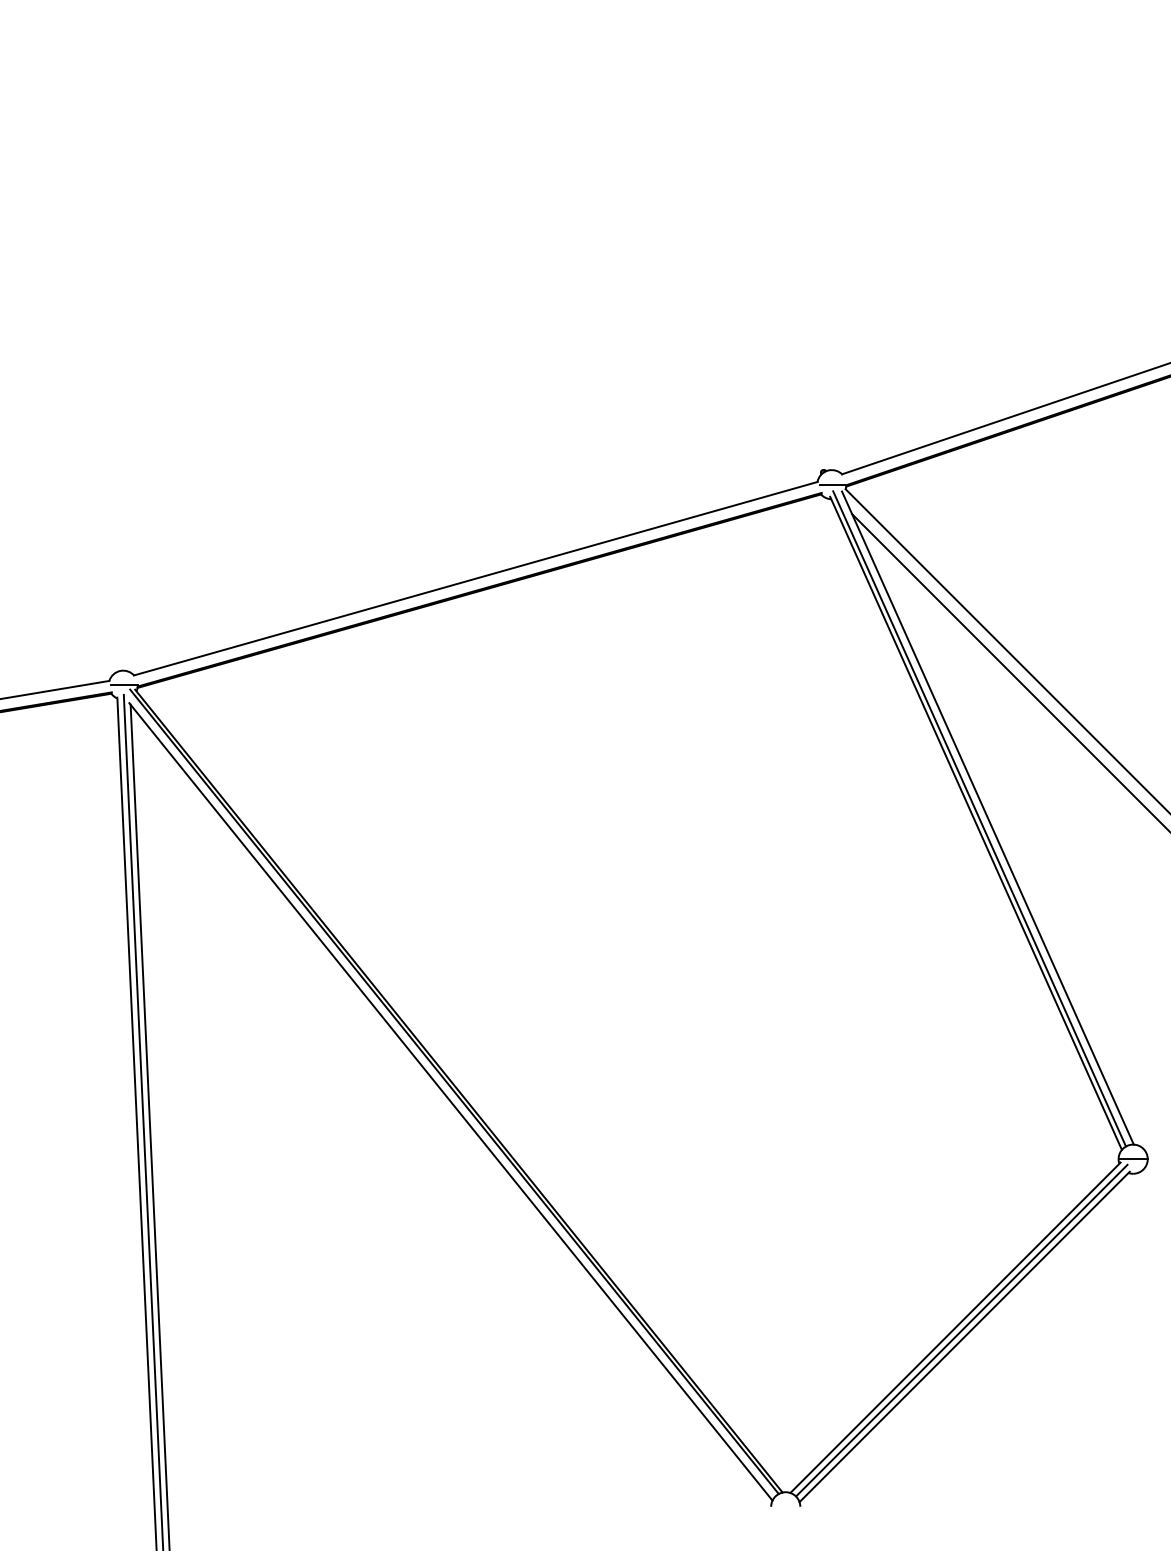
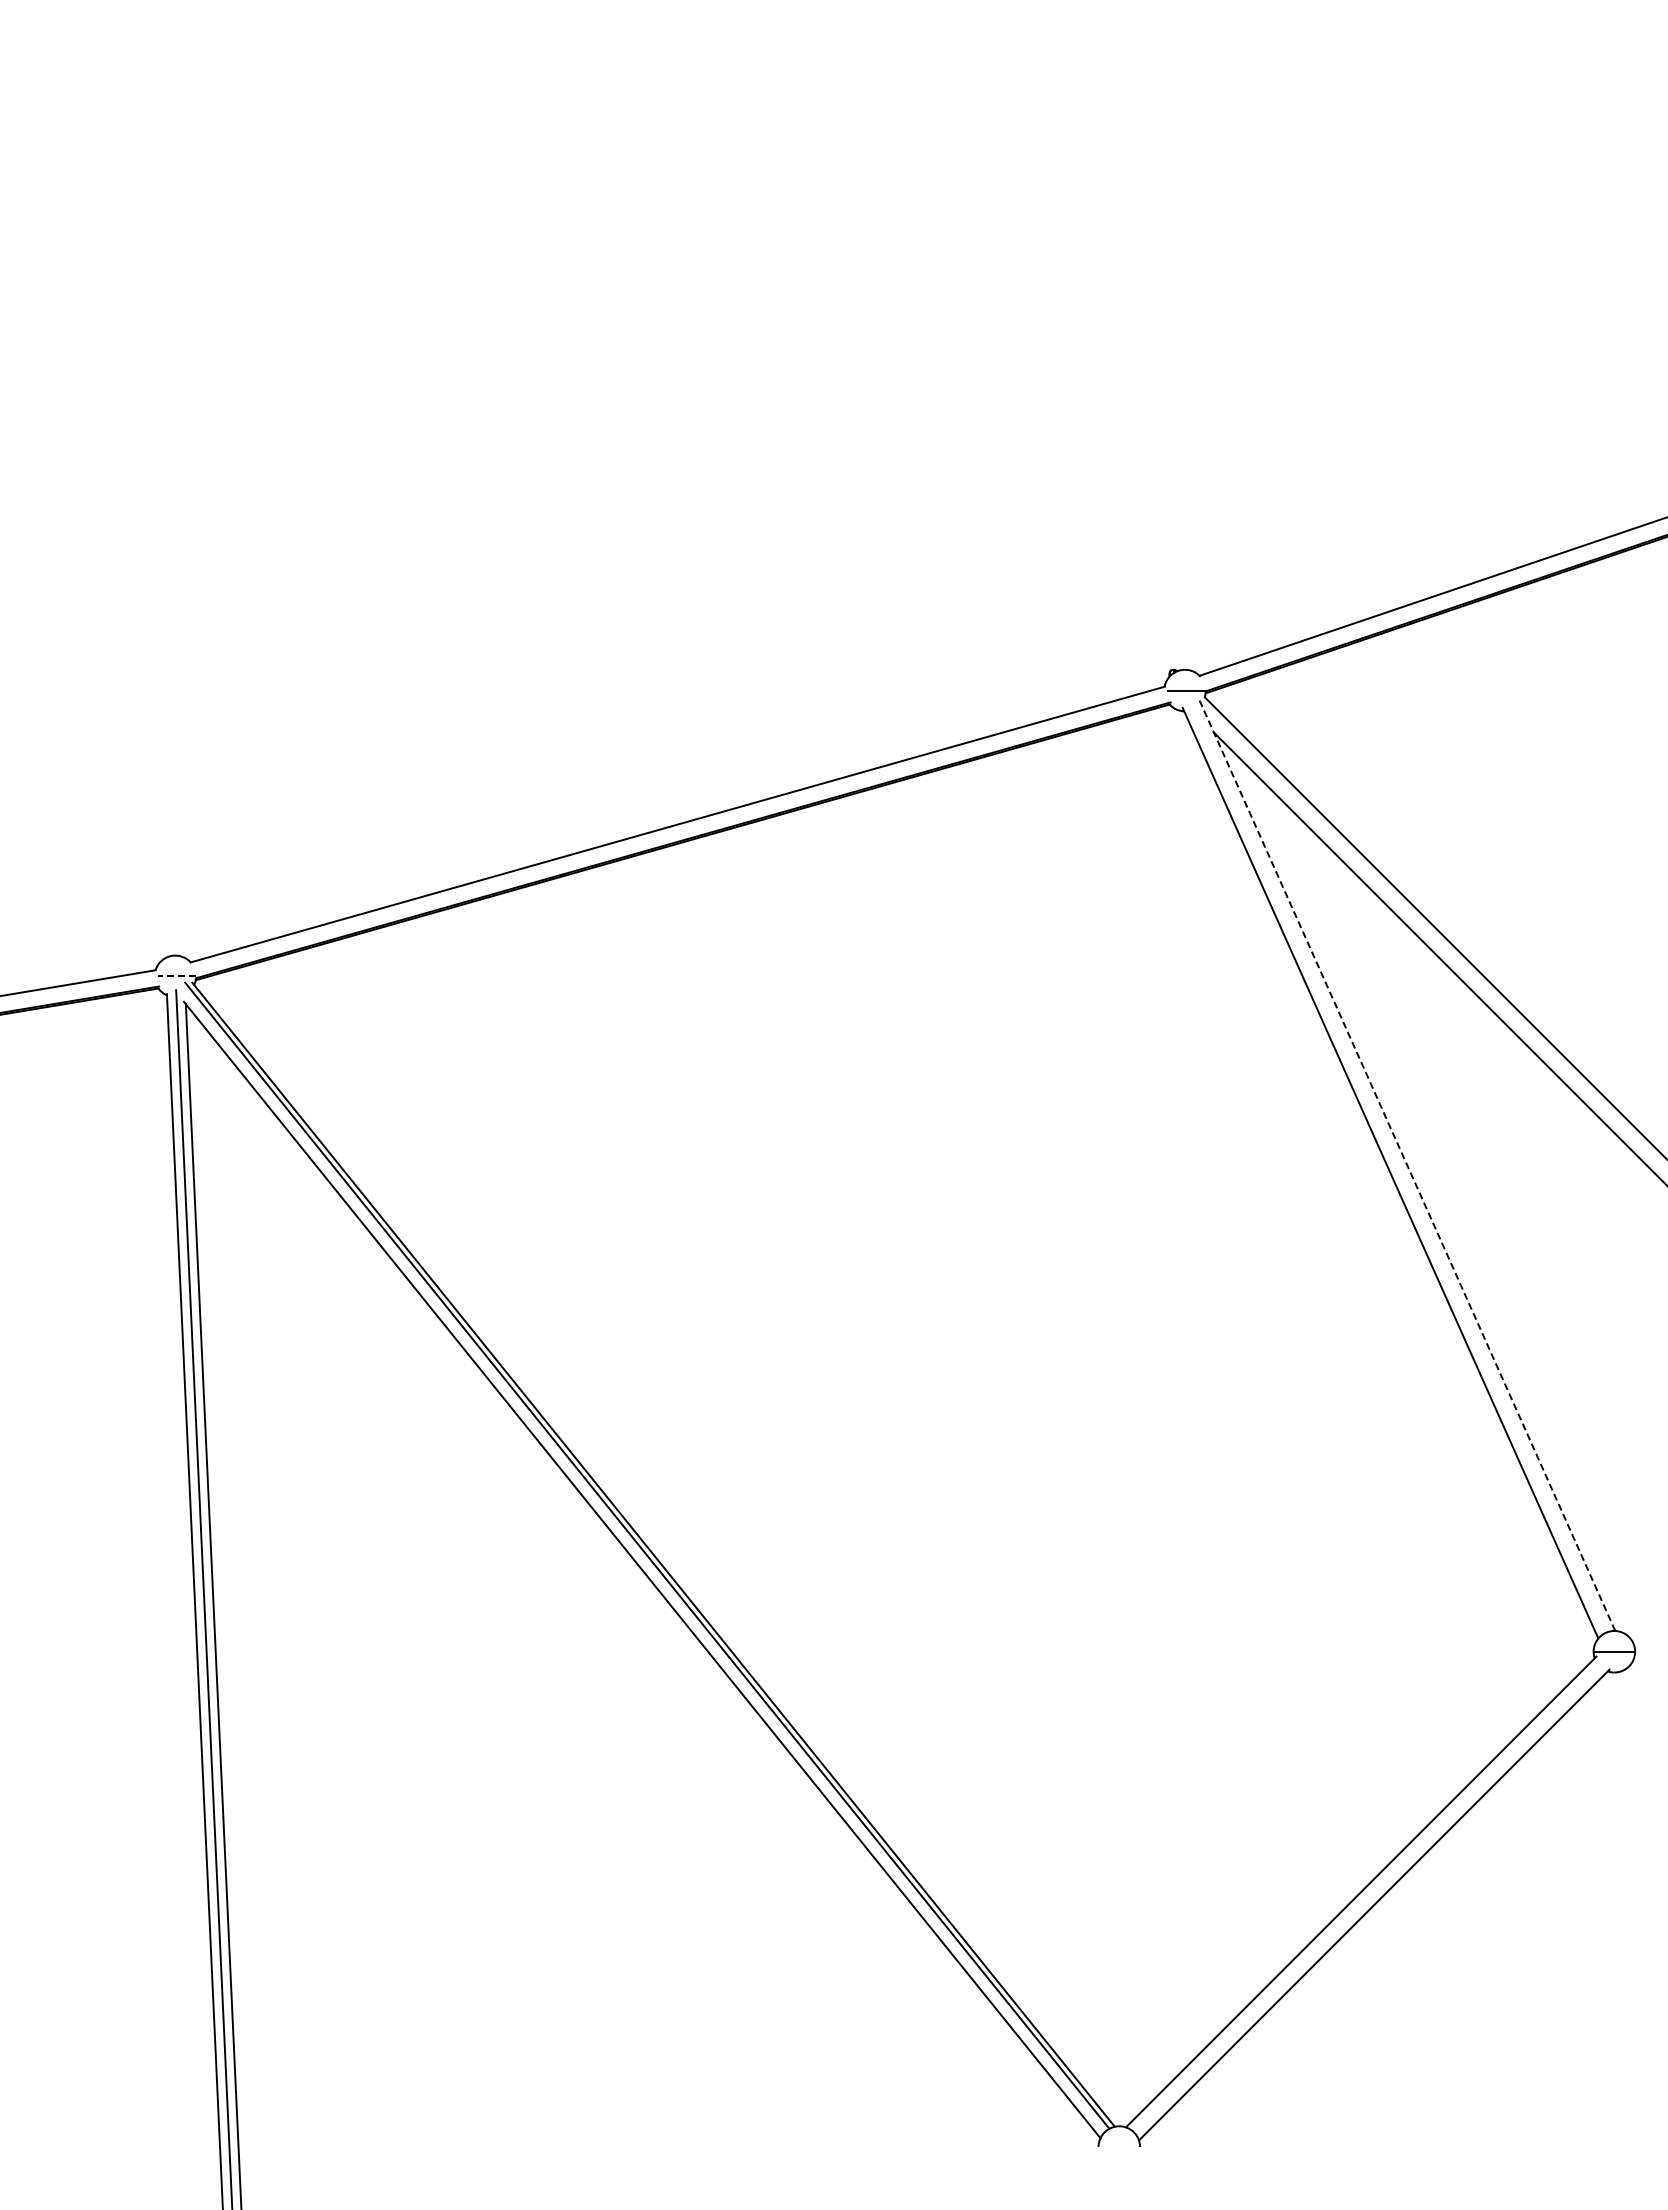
line: (124, 685) -> (176, 976), solid -> dashed
line: (987, 817) -> (1407, 1165), solid -> dashed
line: (979, 818) -> (1395, 1166), removed
line: (962, 1330) -> (1370, 1895), removed

